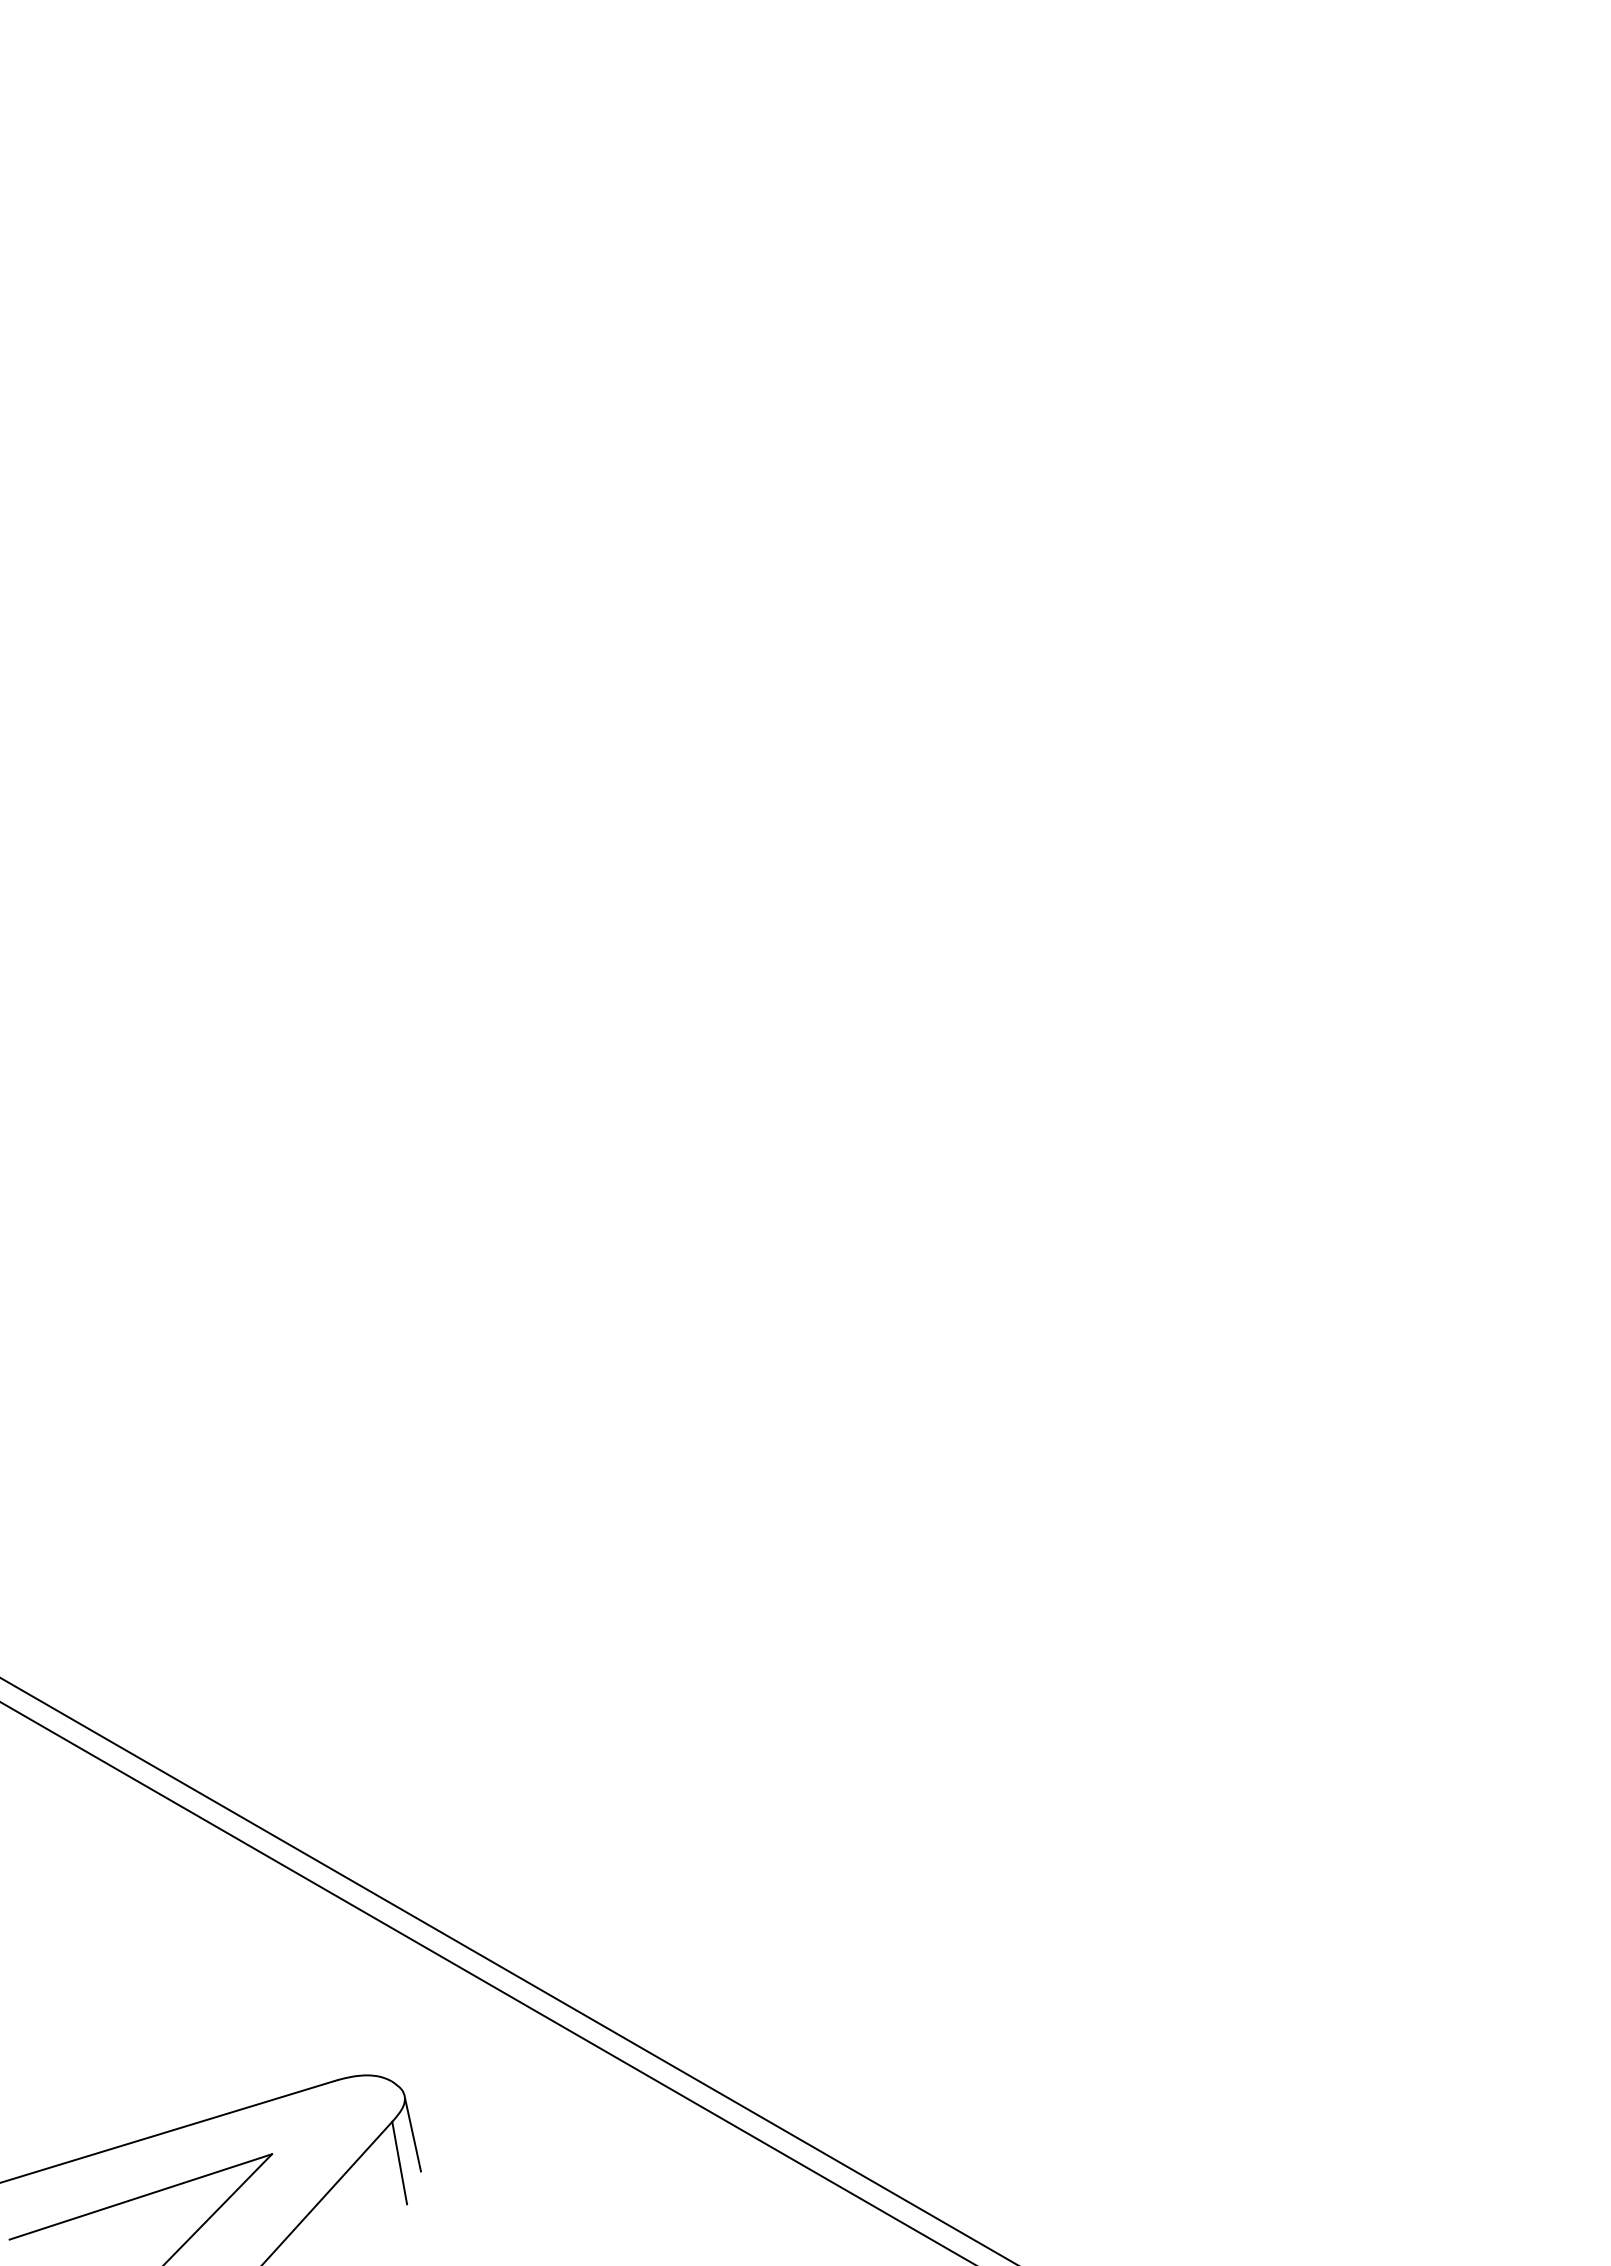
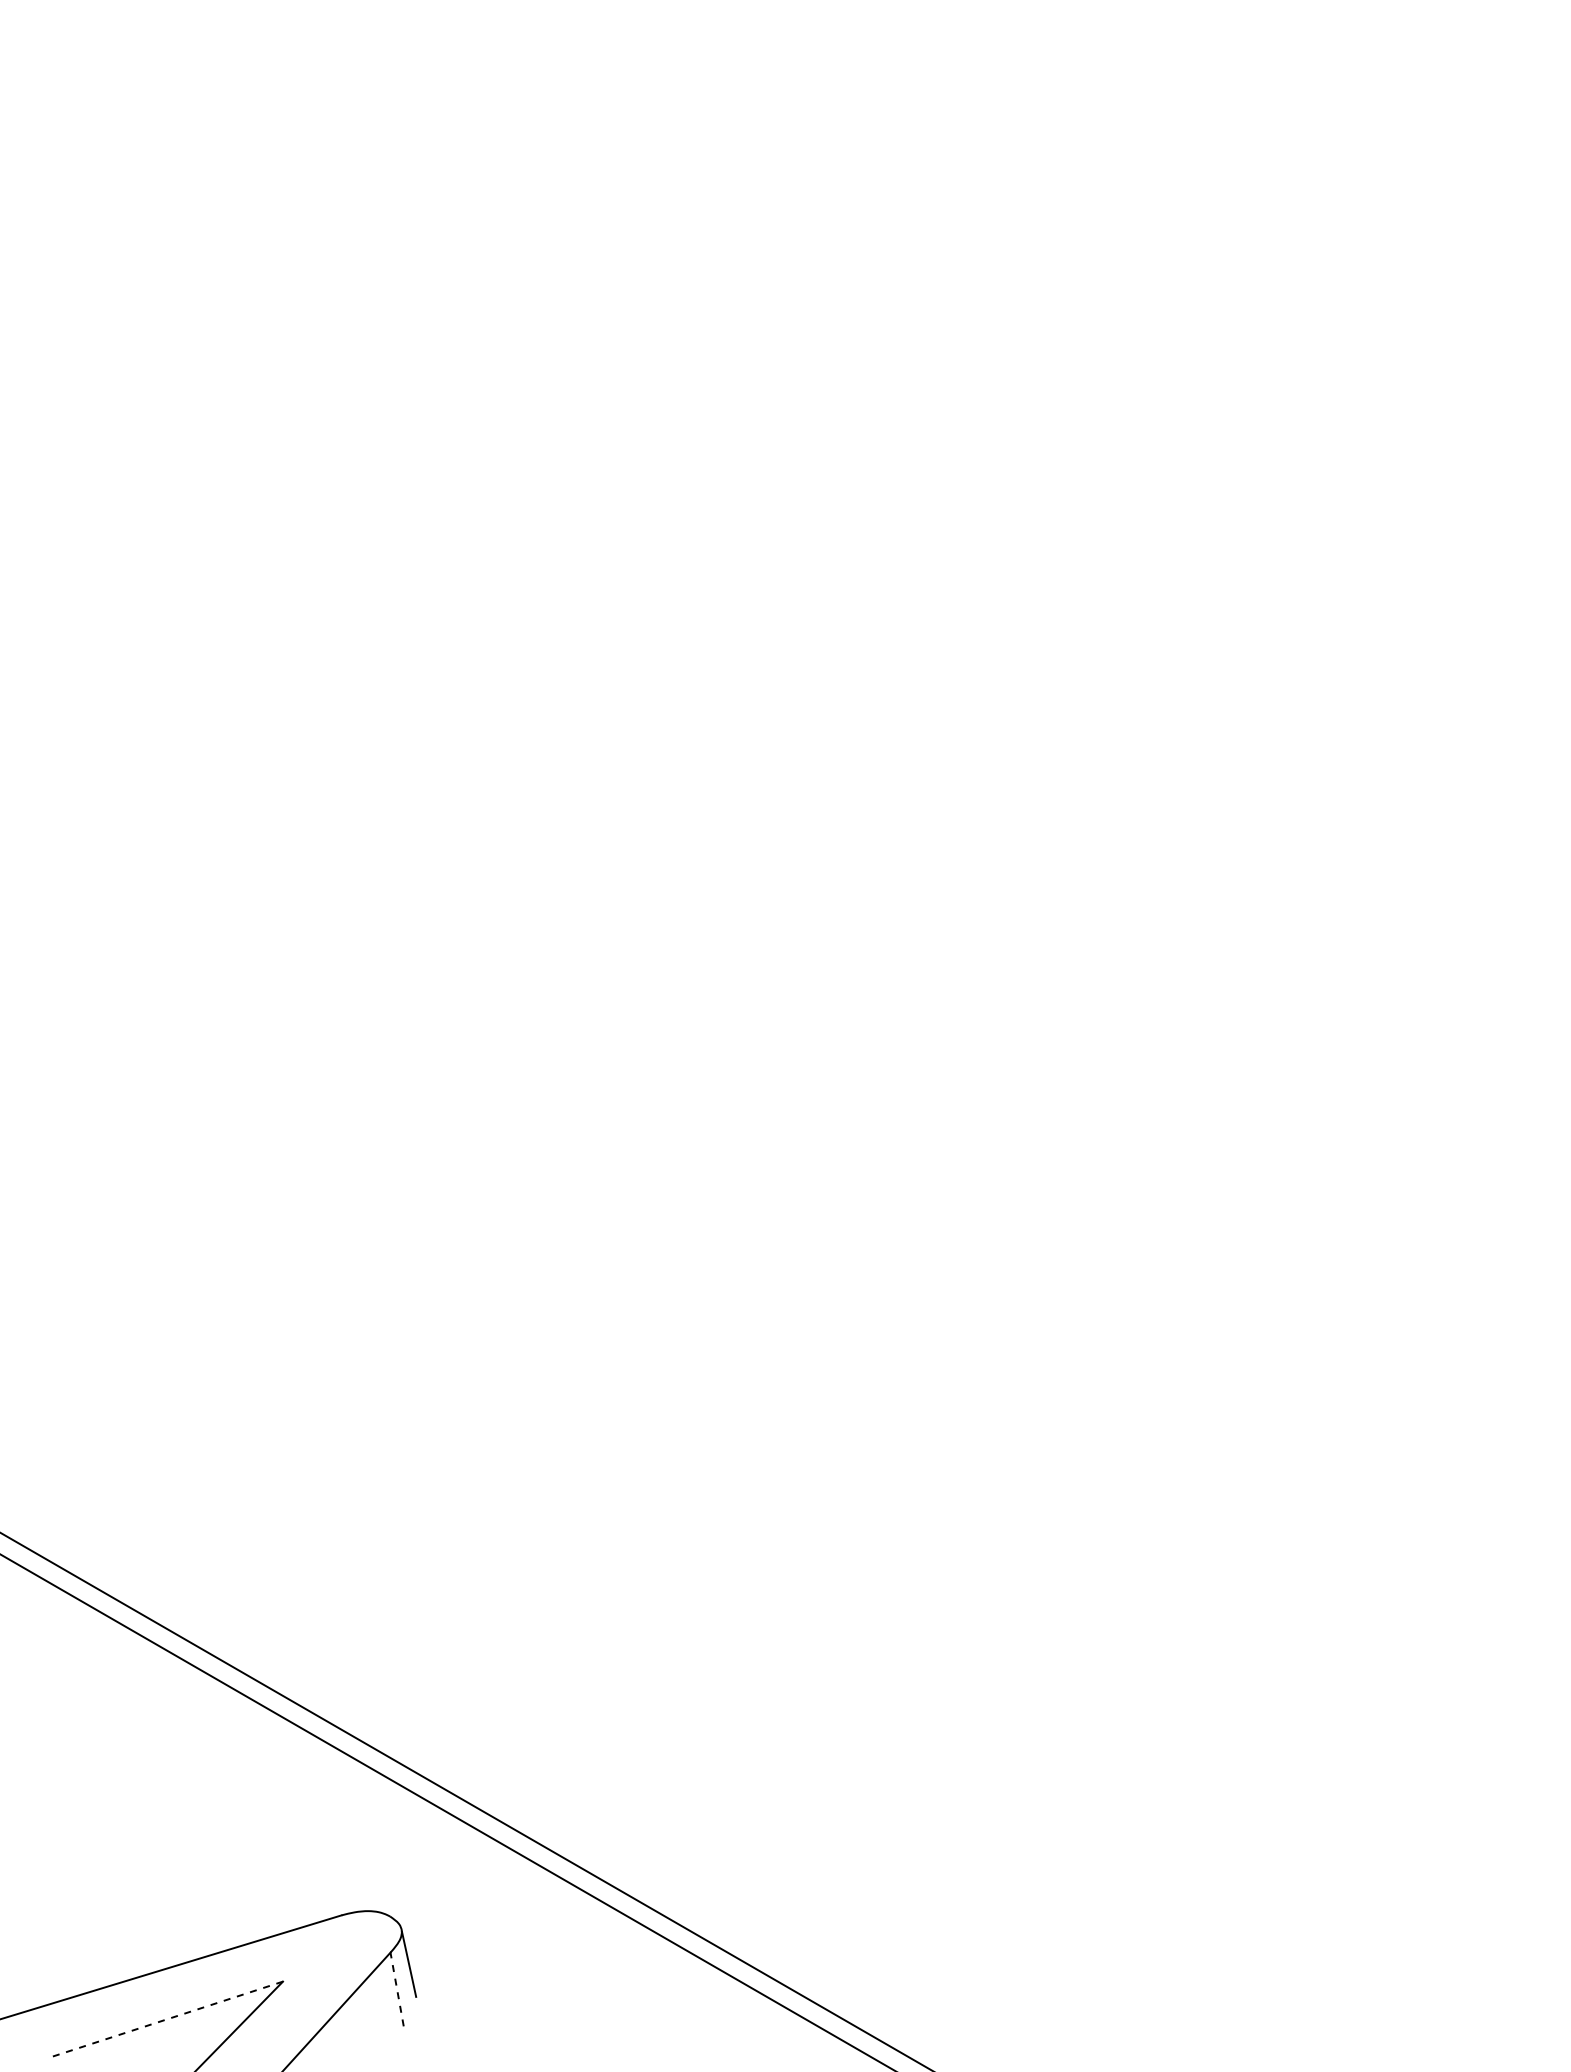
line: (400, 2163) -> (397, 1989), solid -> dashed
line: (140, 2196) -> (165, 2019), solid -> dashed

